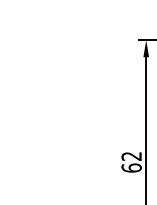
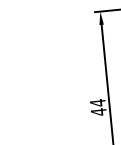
text: (131, 162) -> (98, 107), 62 -> 44

